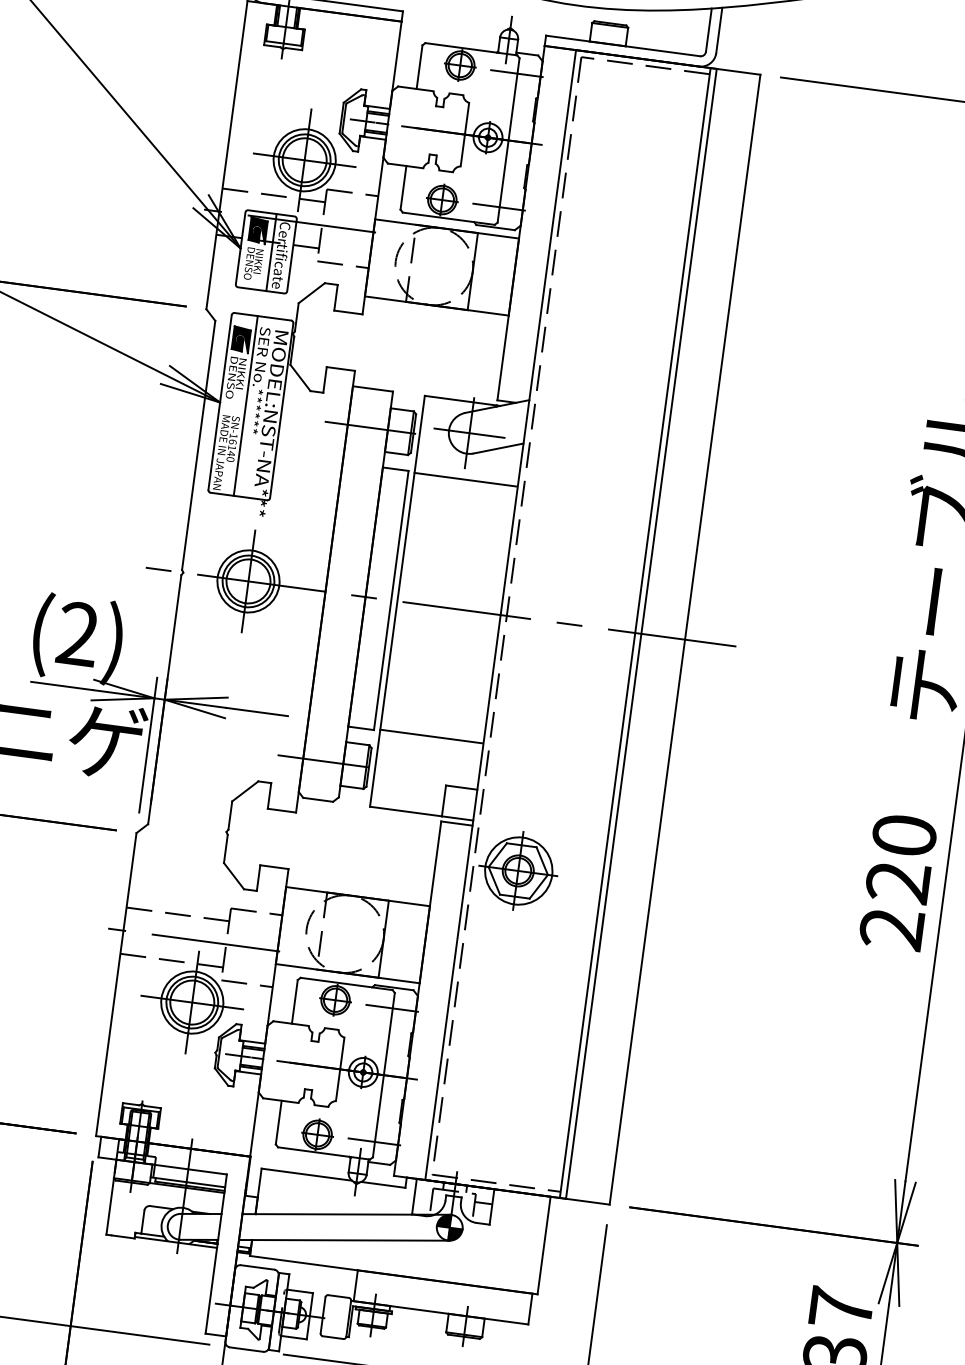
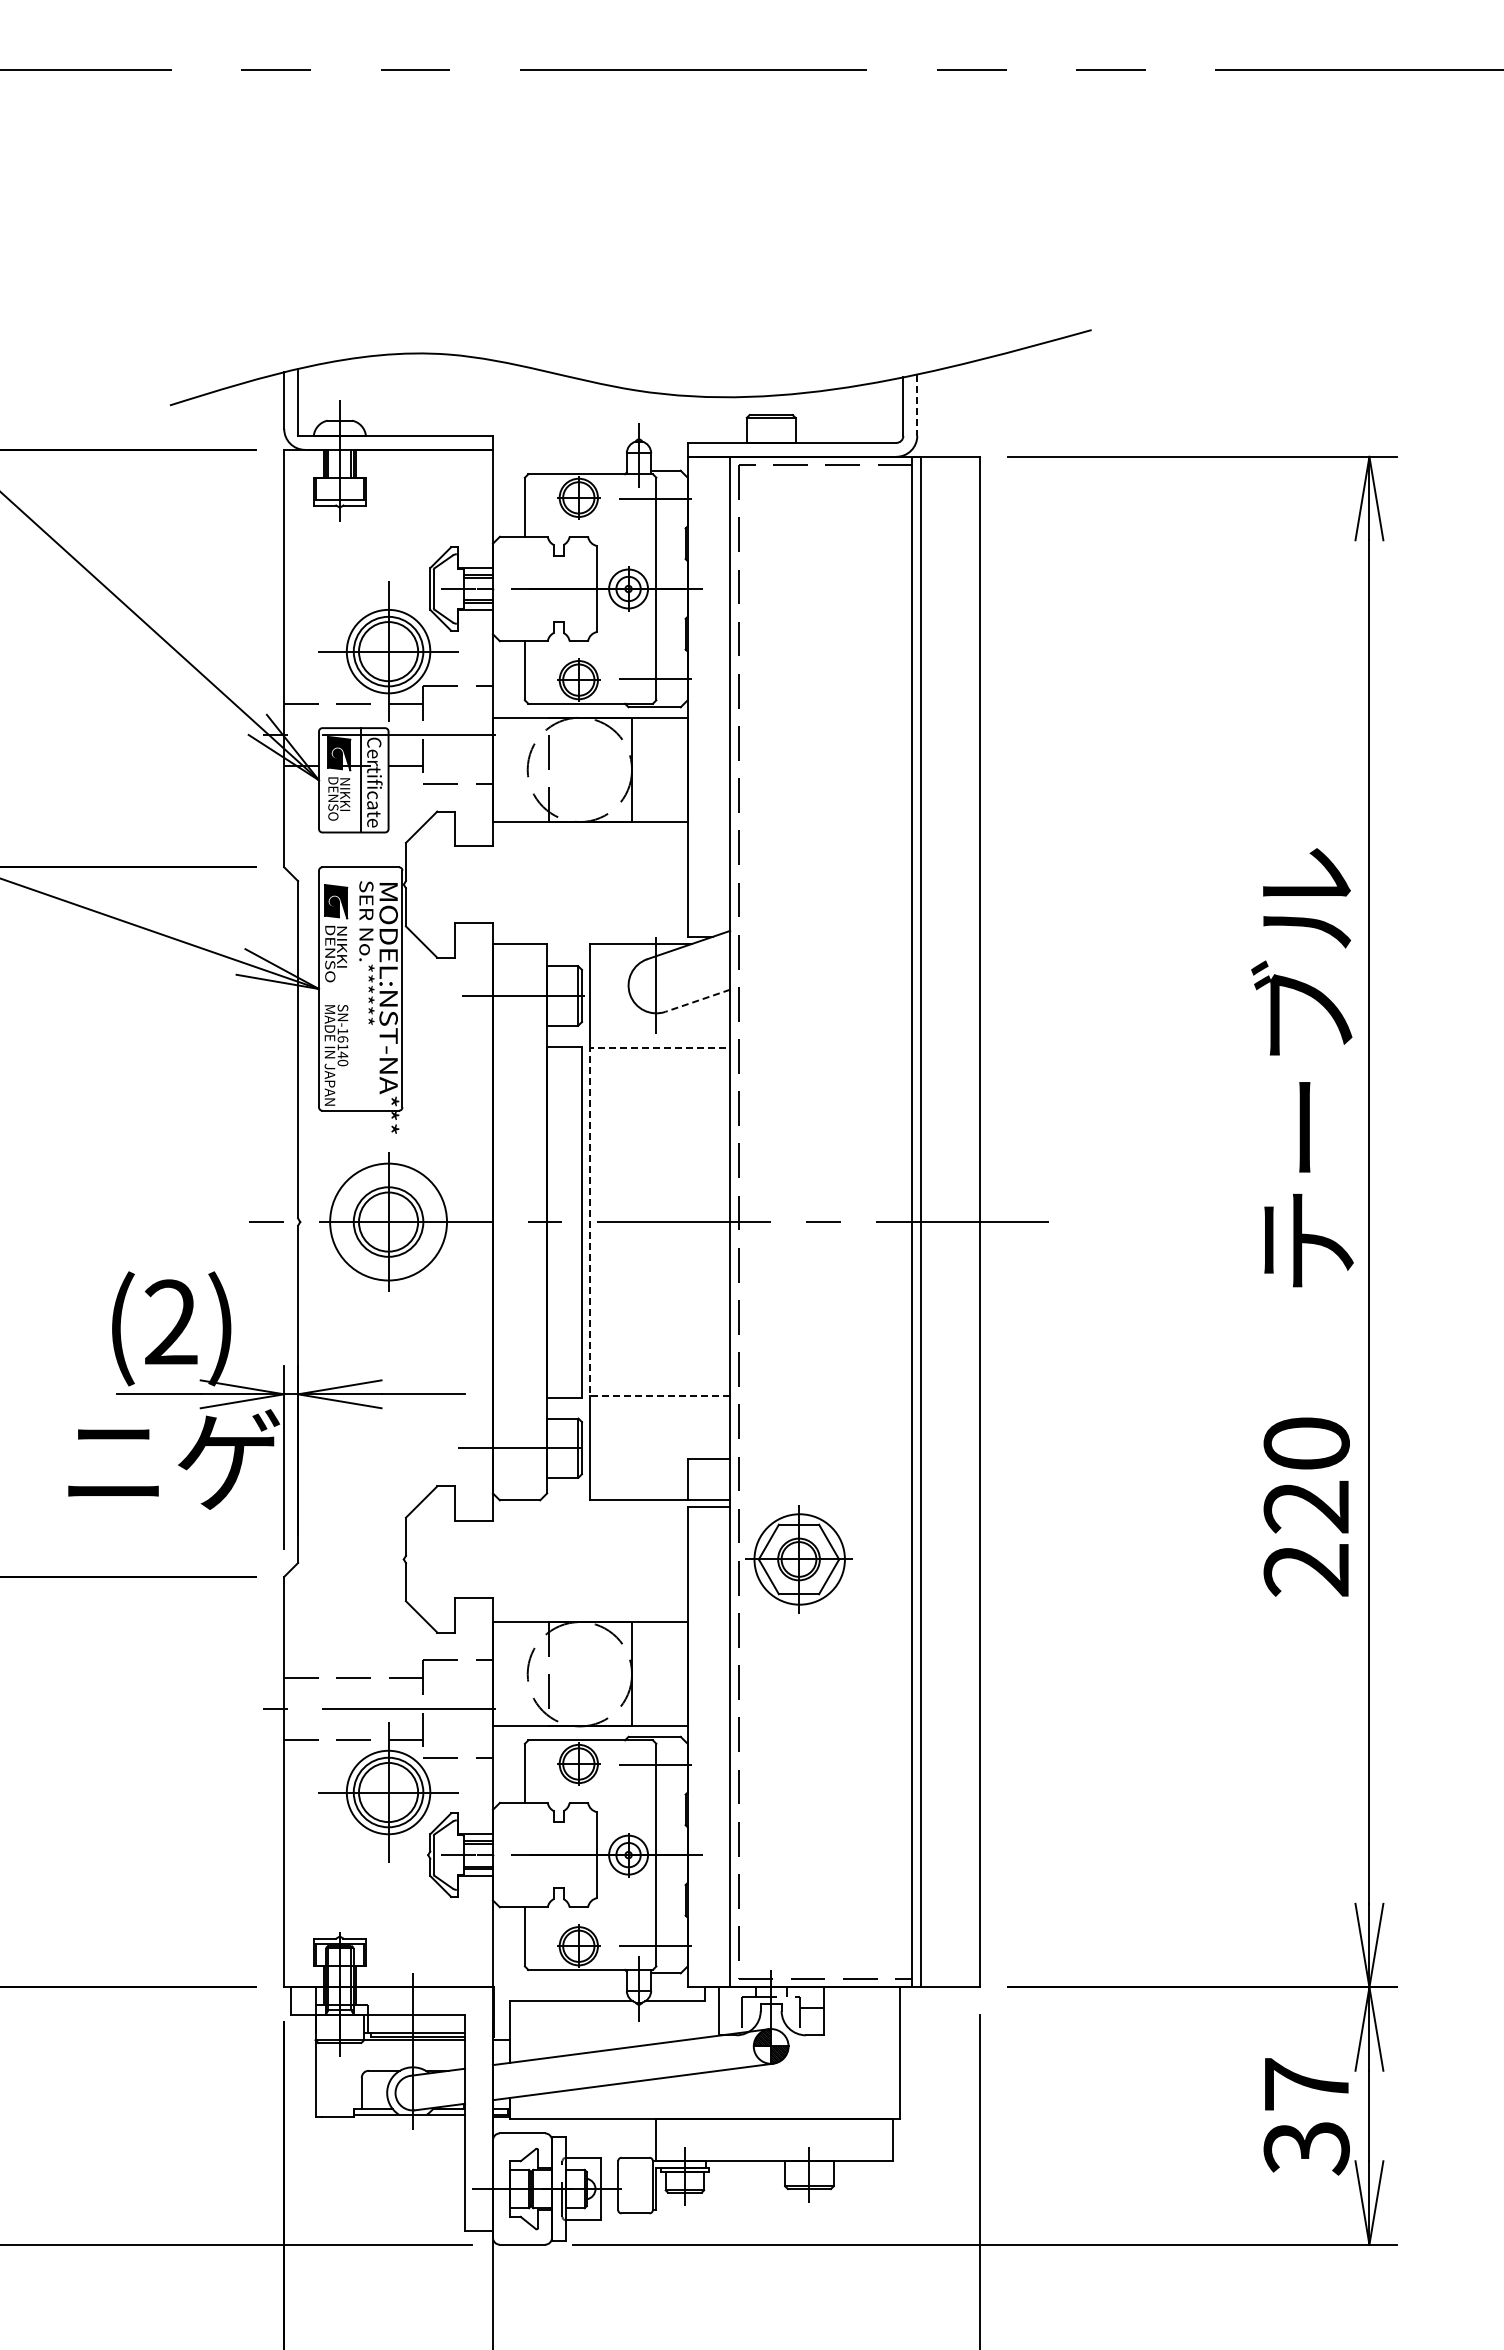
line: (719, 30) -> (917, 405), solid -> dashed
line: (245, 405) -> (353, 988), removed
line: (469, 433) -> (656, 985), removed
line: (498, 448) -> (697, 1000), solid -> dashed
circle: (248, 581) -> (388, 1221), size x1.4
line: (397, 601) -> (590, 1222), solid -> dashed

